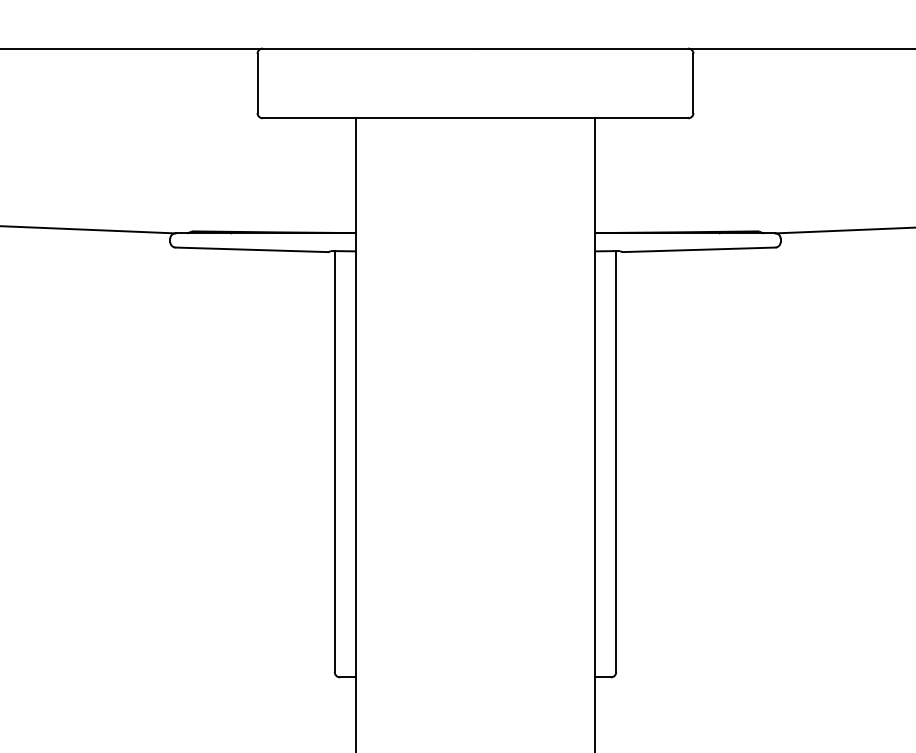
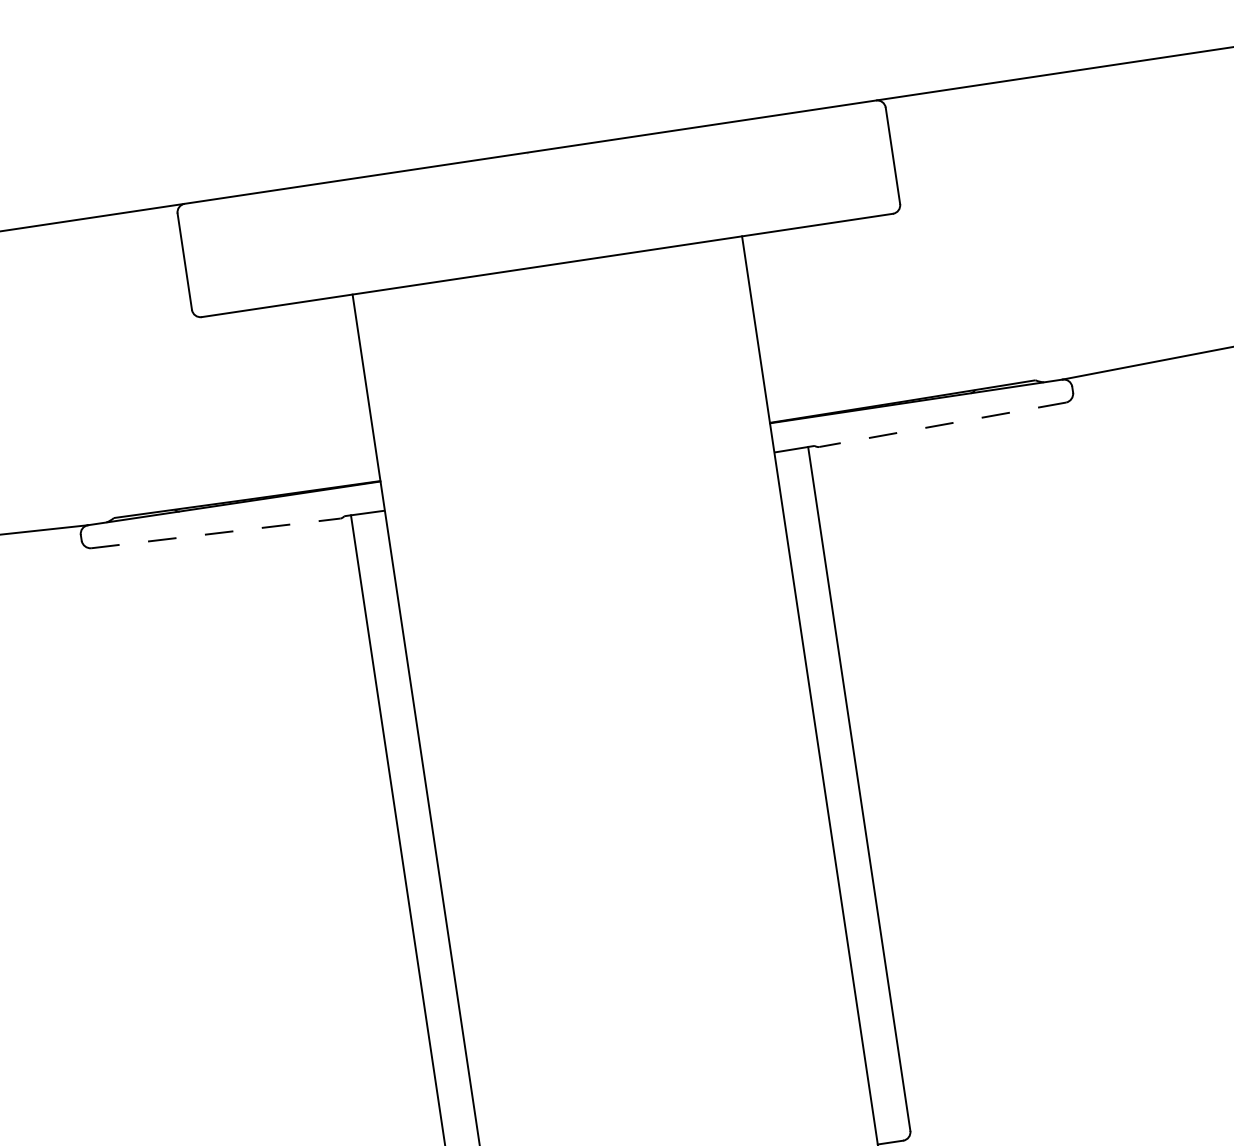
line: (252, 249) -> (216, 532), solid -> dashed
line: (698, 249) -> (941, 424), solid -> dashed

